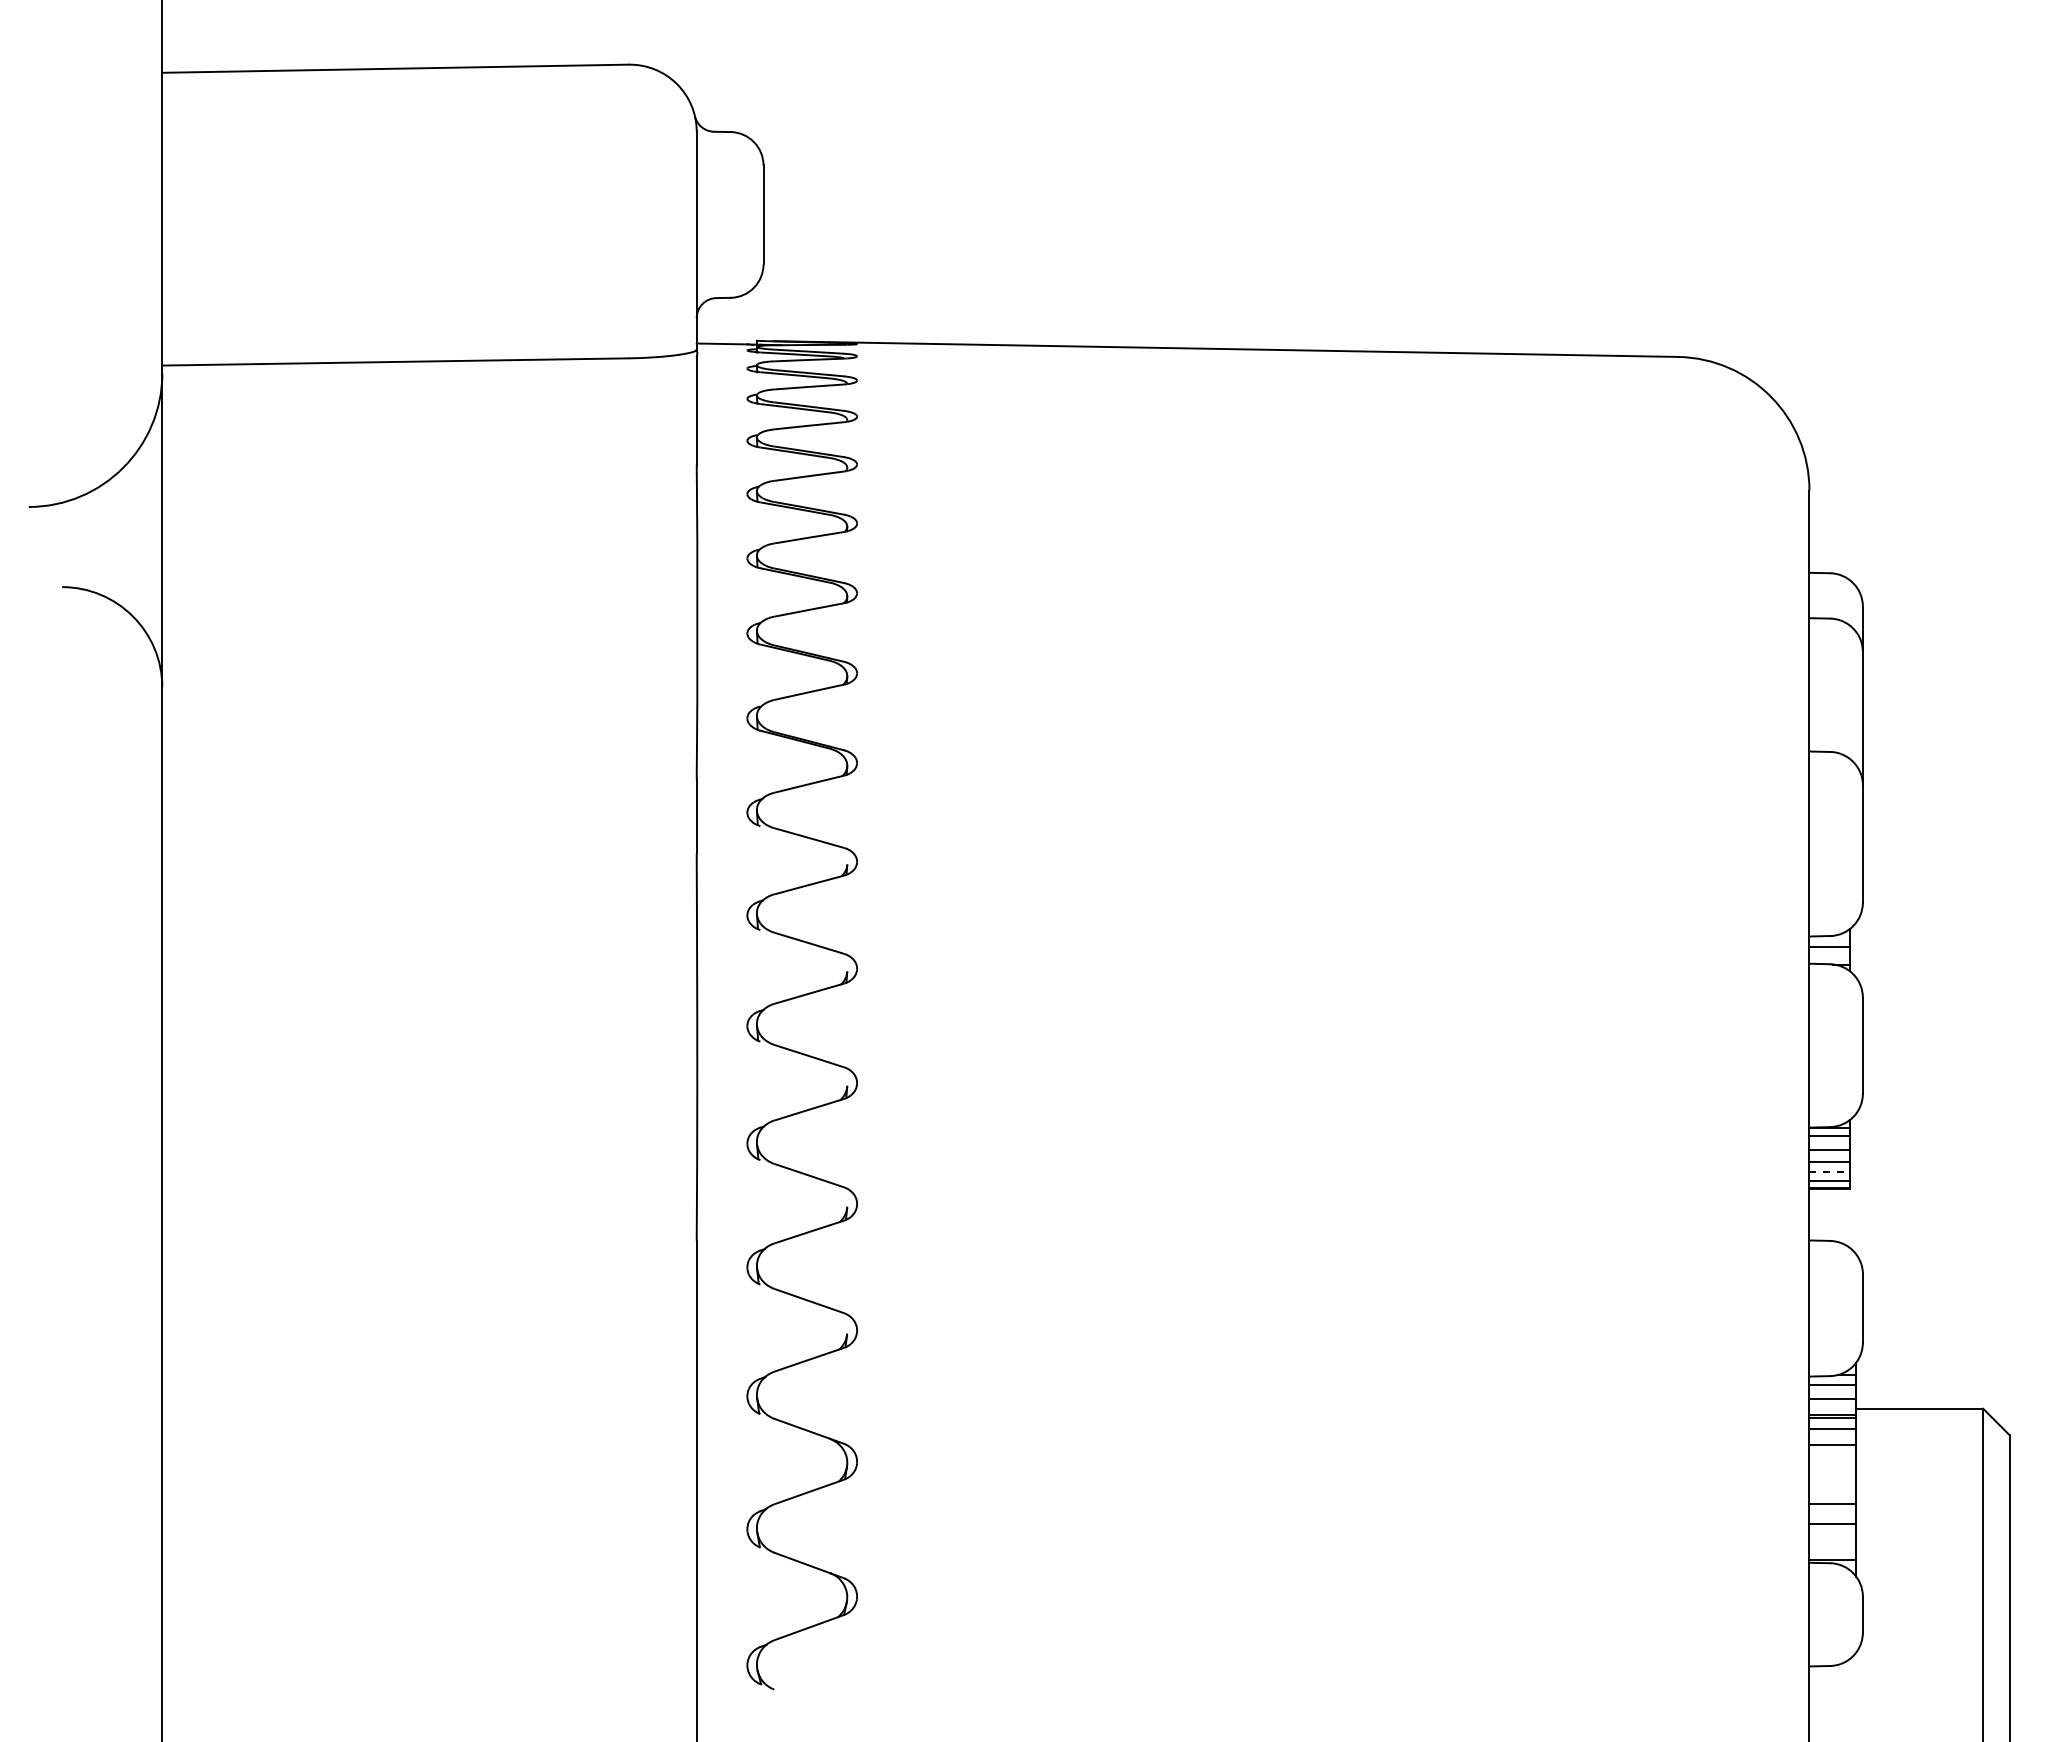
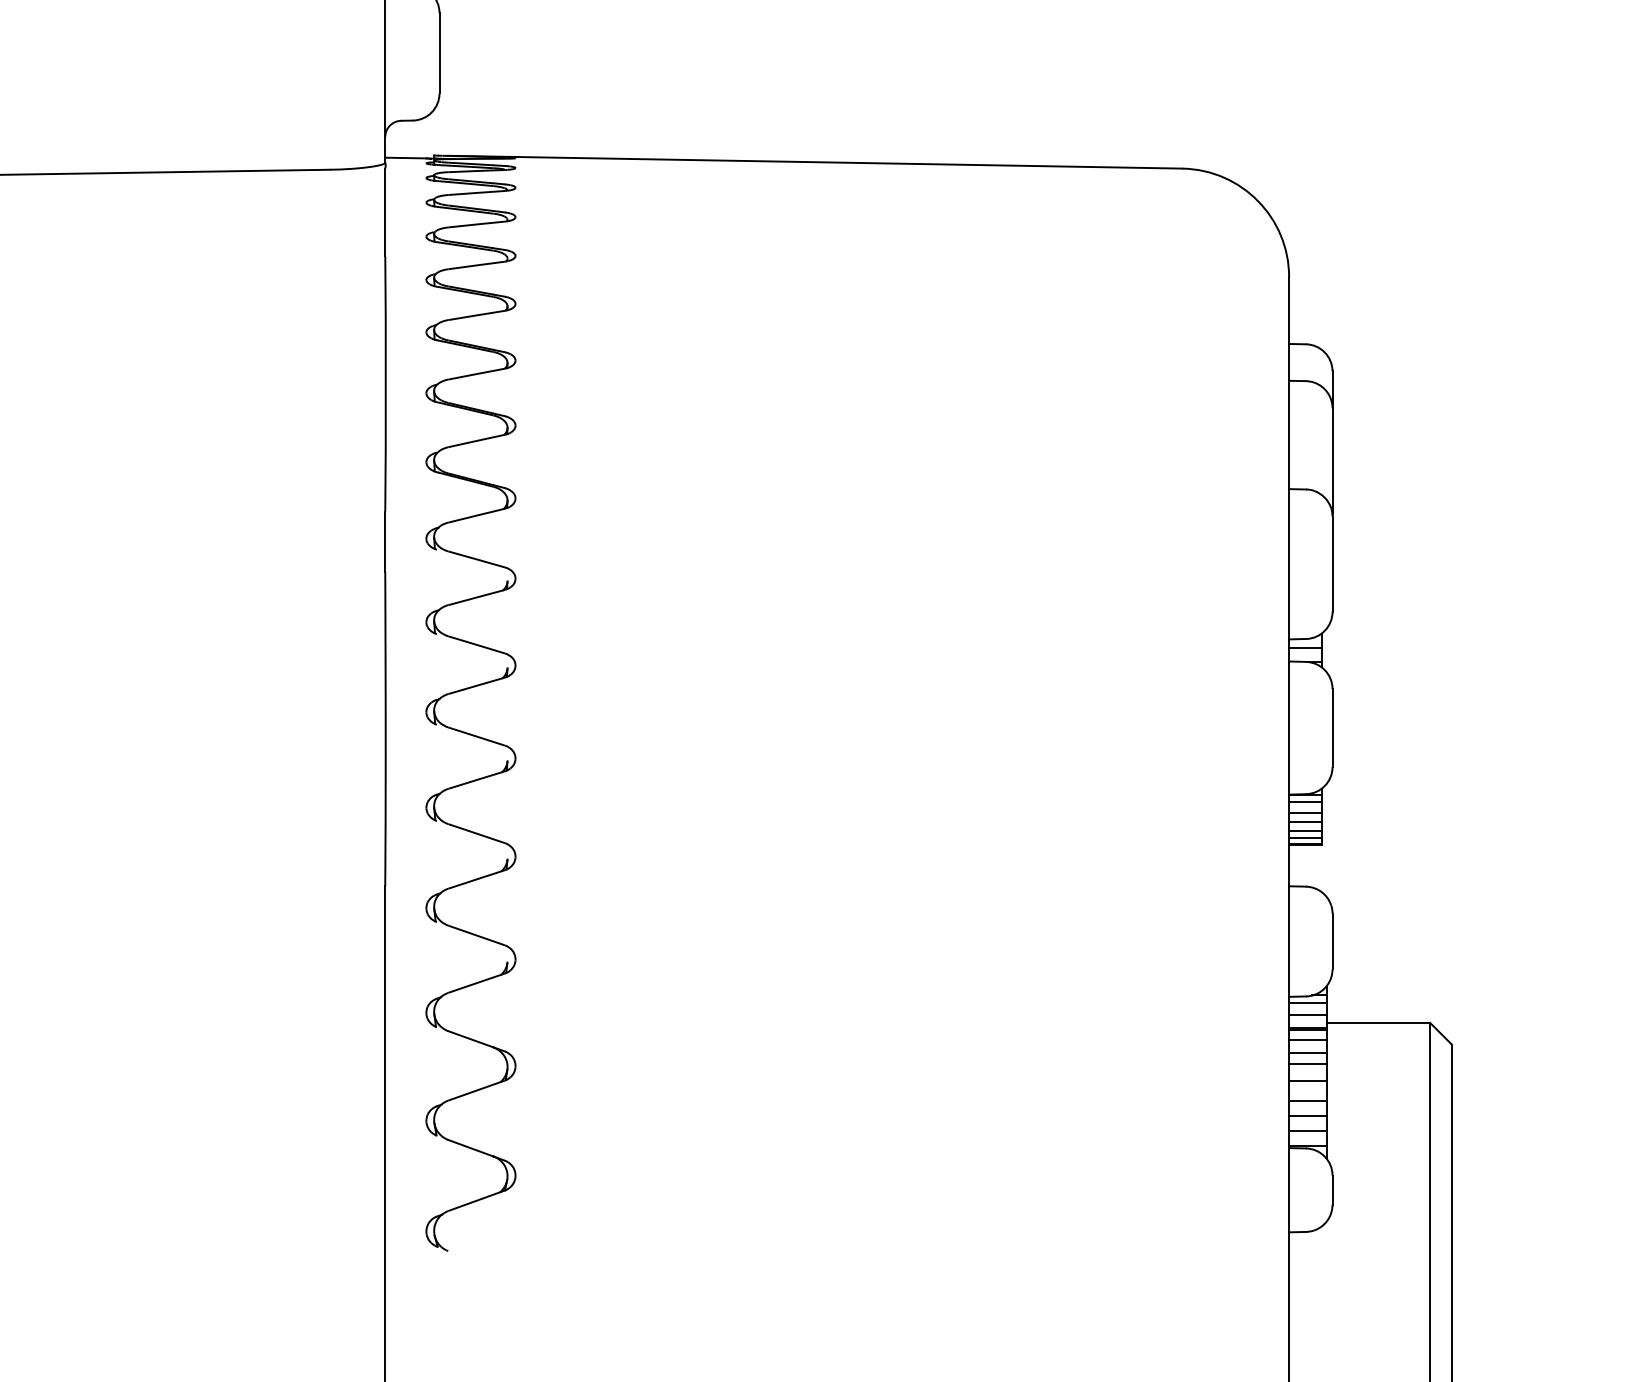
line: (1829, 1172) -> (1305, 831), dashed -> solid
line: (1832, 1459) -> (1307, 1064), added
line: (1832, 1479) -> (1307, 1080), added
line: (1832, 1541) -> (1307, 1130), added

